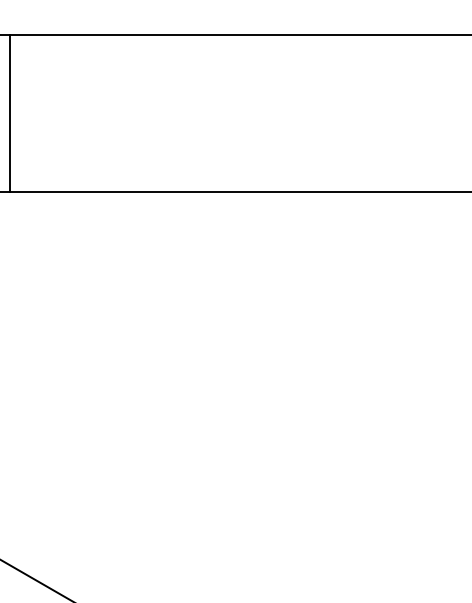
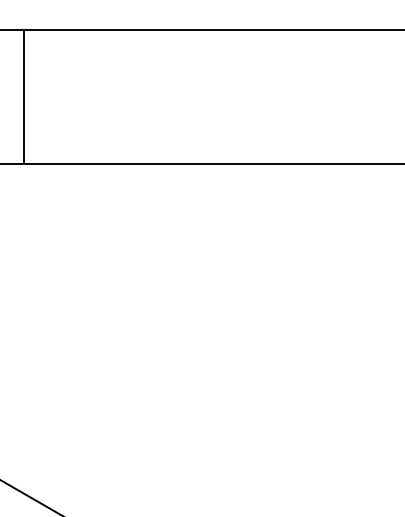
line: (9, 113) -> (23, 97), moved

